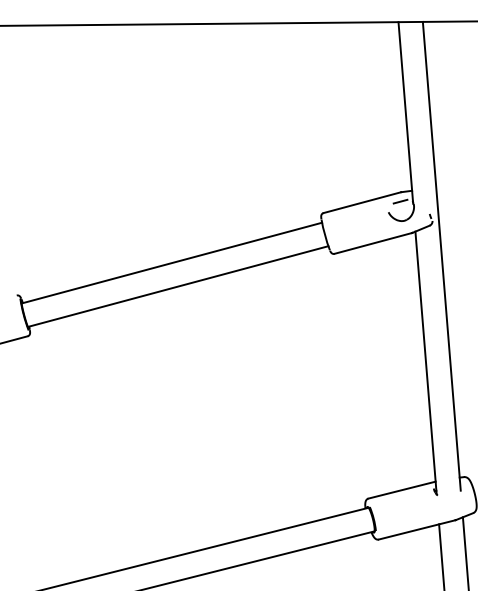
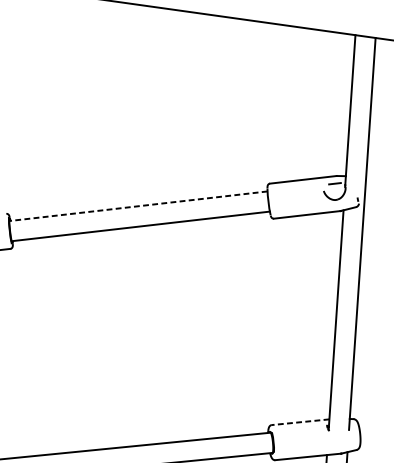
line: (171, 263) -> (138, 206), solid -> dashed
line: (402, 490) -> (300, 422), solid -> dashed

